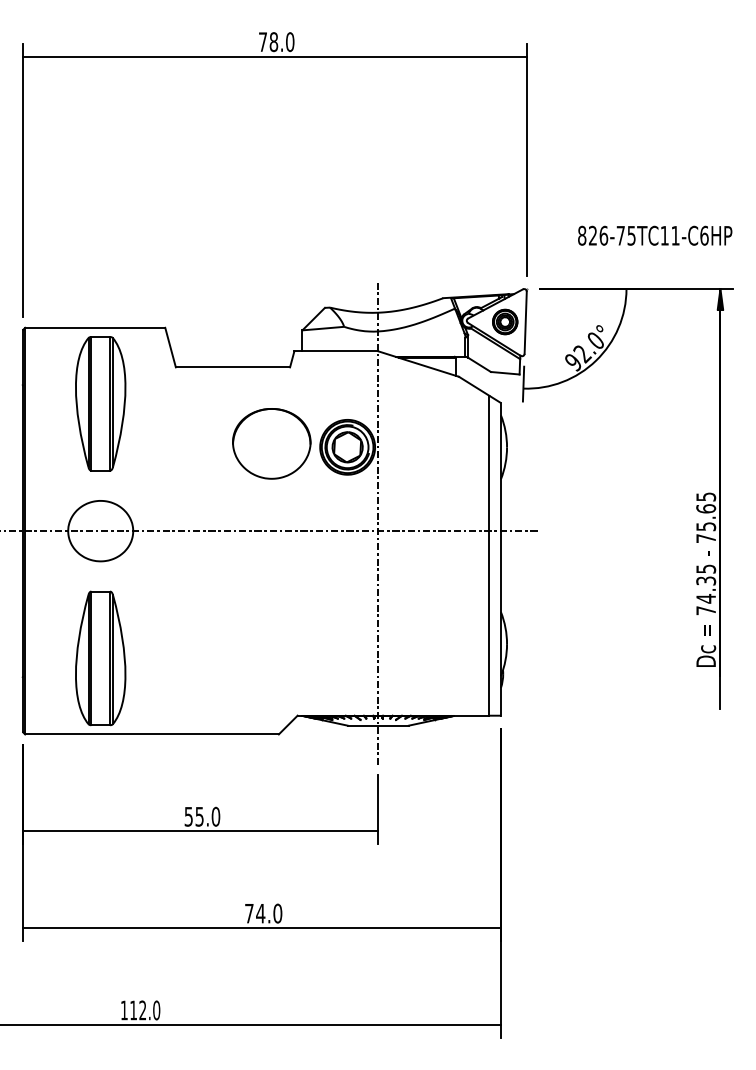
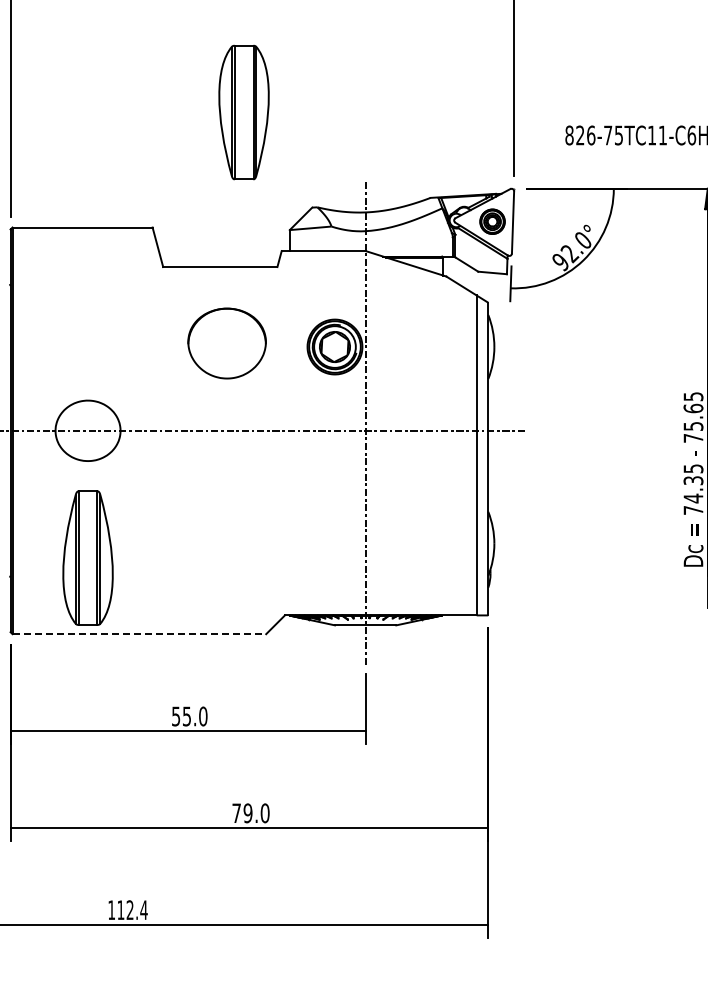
part: (100, 403) -> (243, 112), moved
part: (271, 443) -> (226, 343), moved
line: (152, 734) -> (139, 634), solid -> dashed
text: (260, 913) -> (247, 813), 74.0 -> 79.0
text: (156, 1010) -> (143, 910), 112.0 -> 112.4

